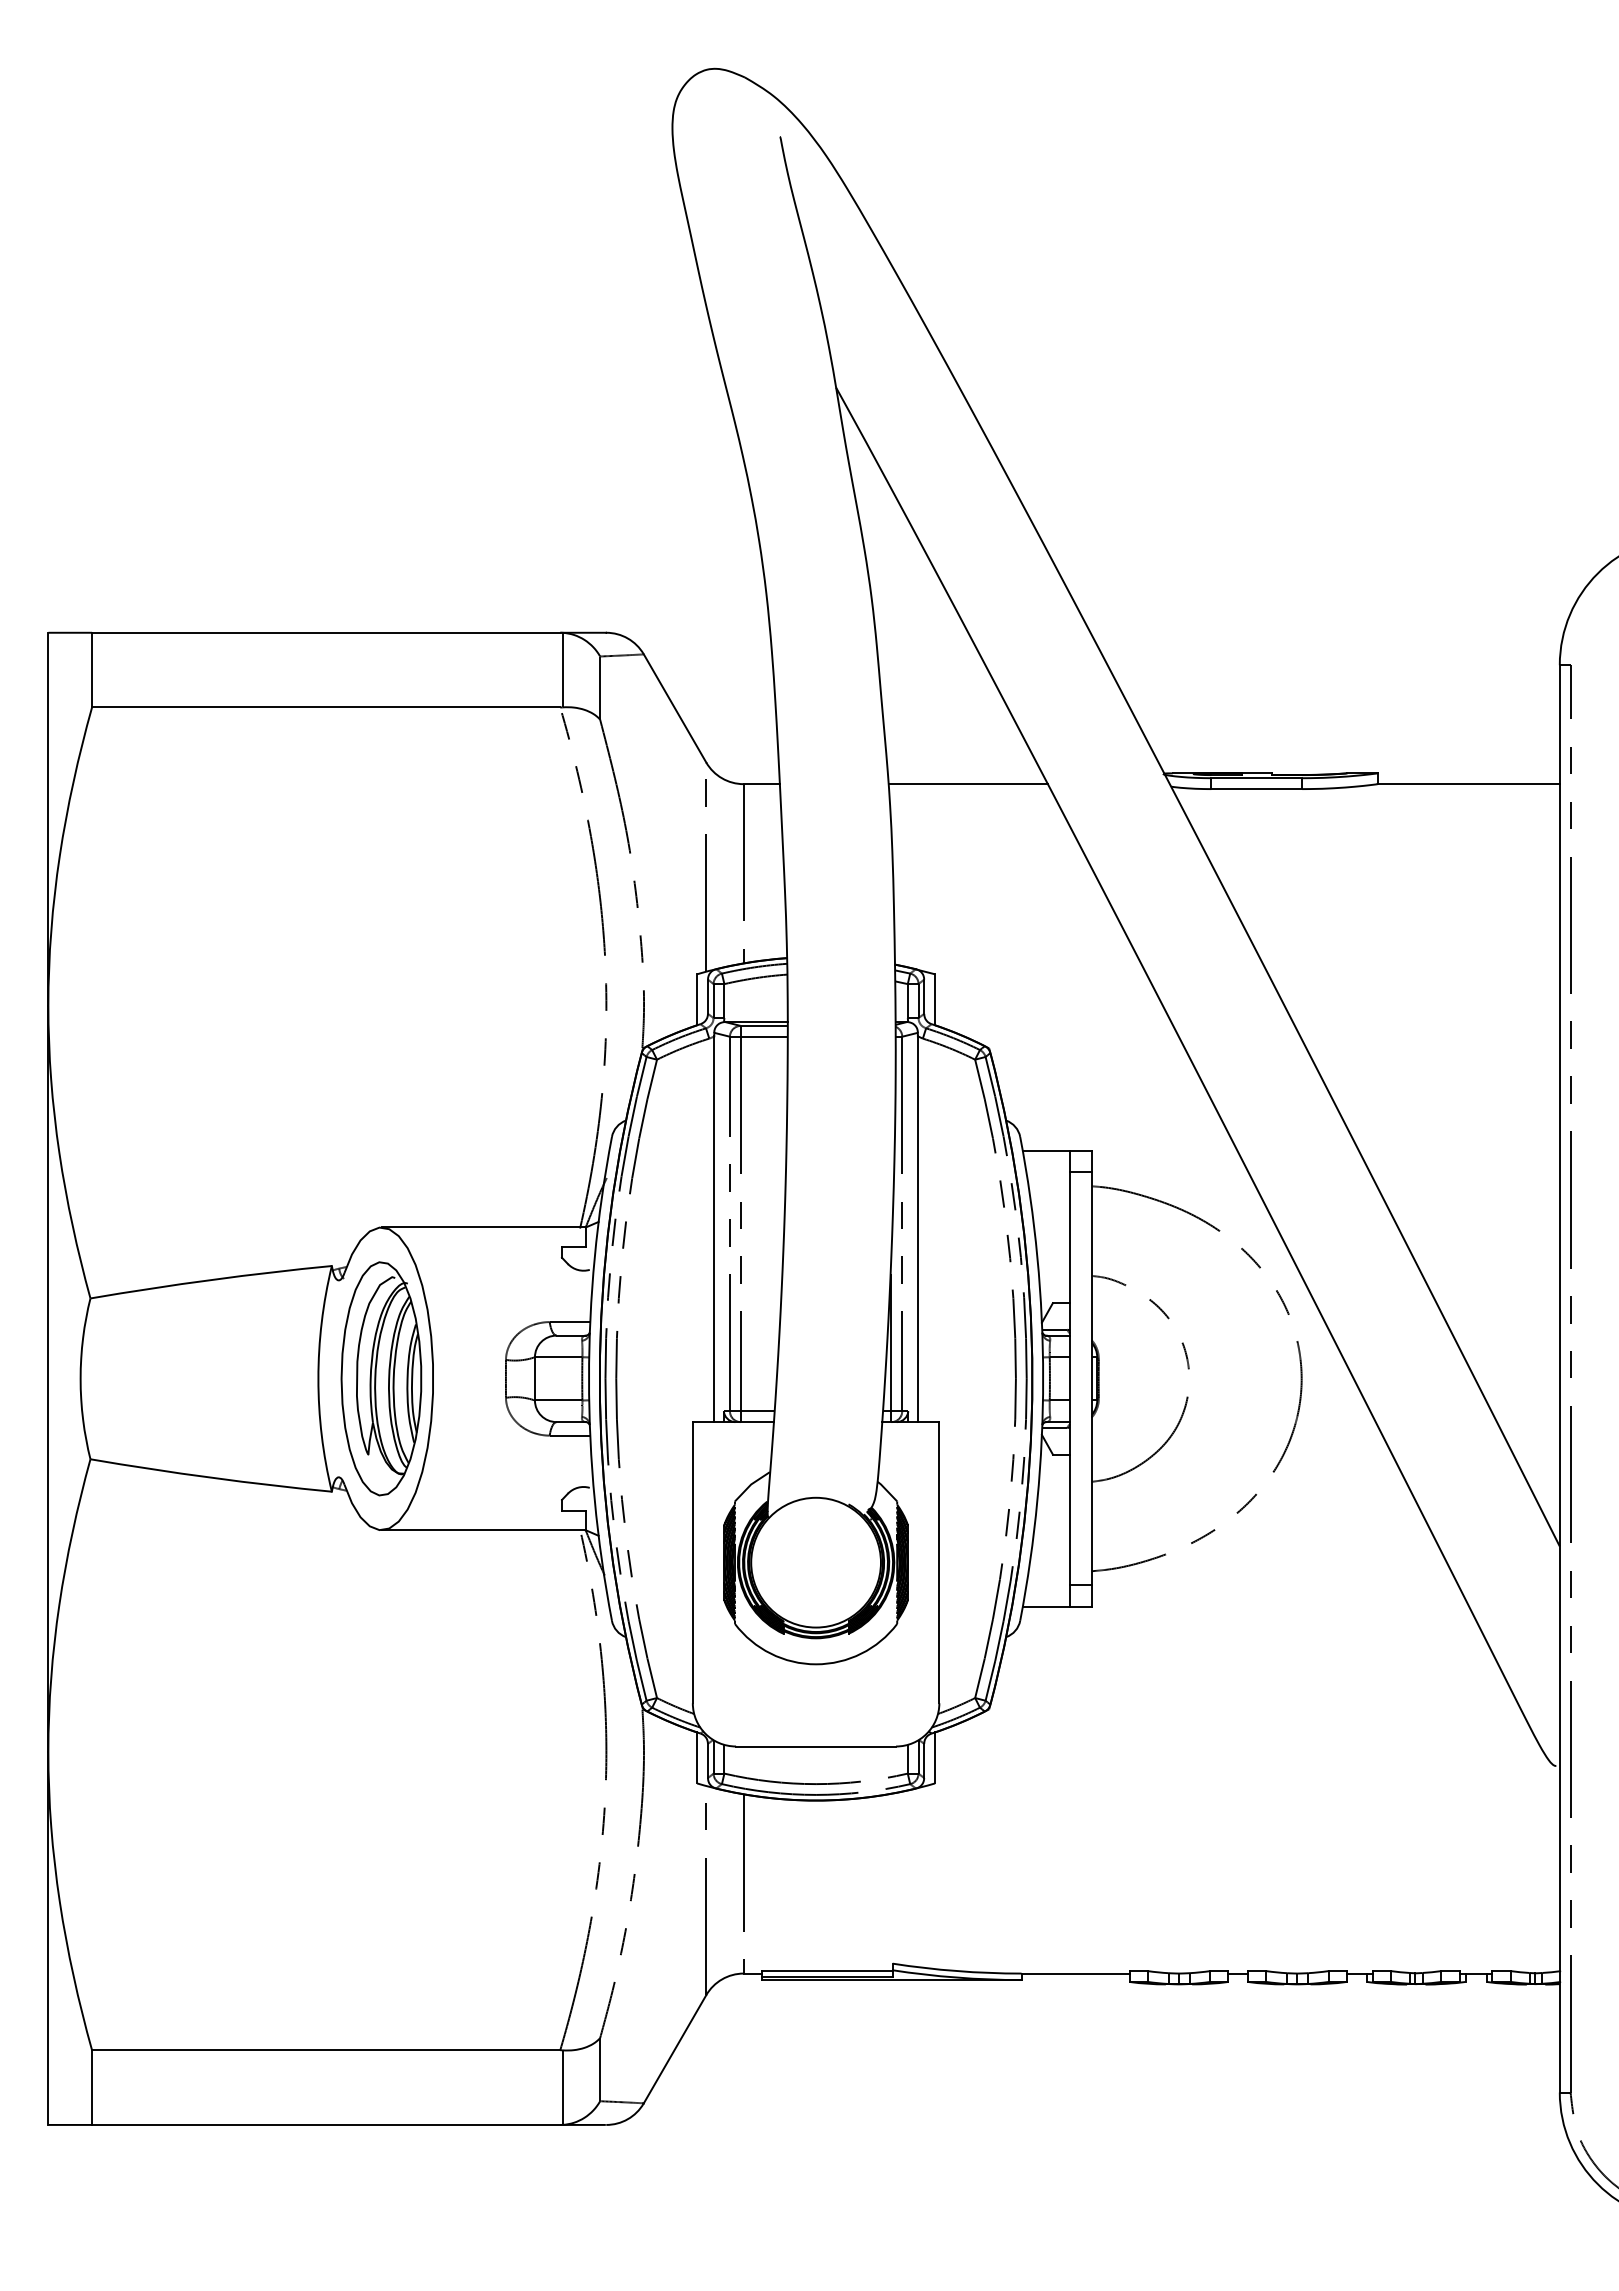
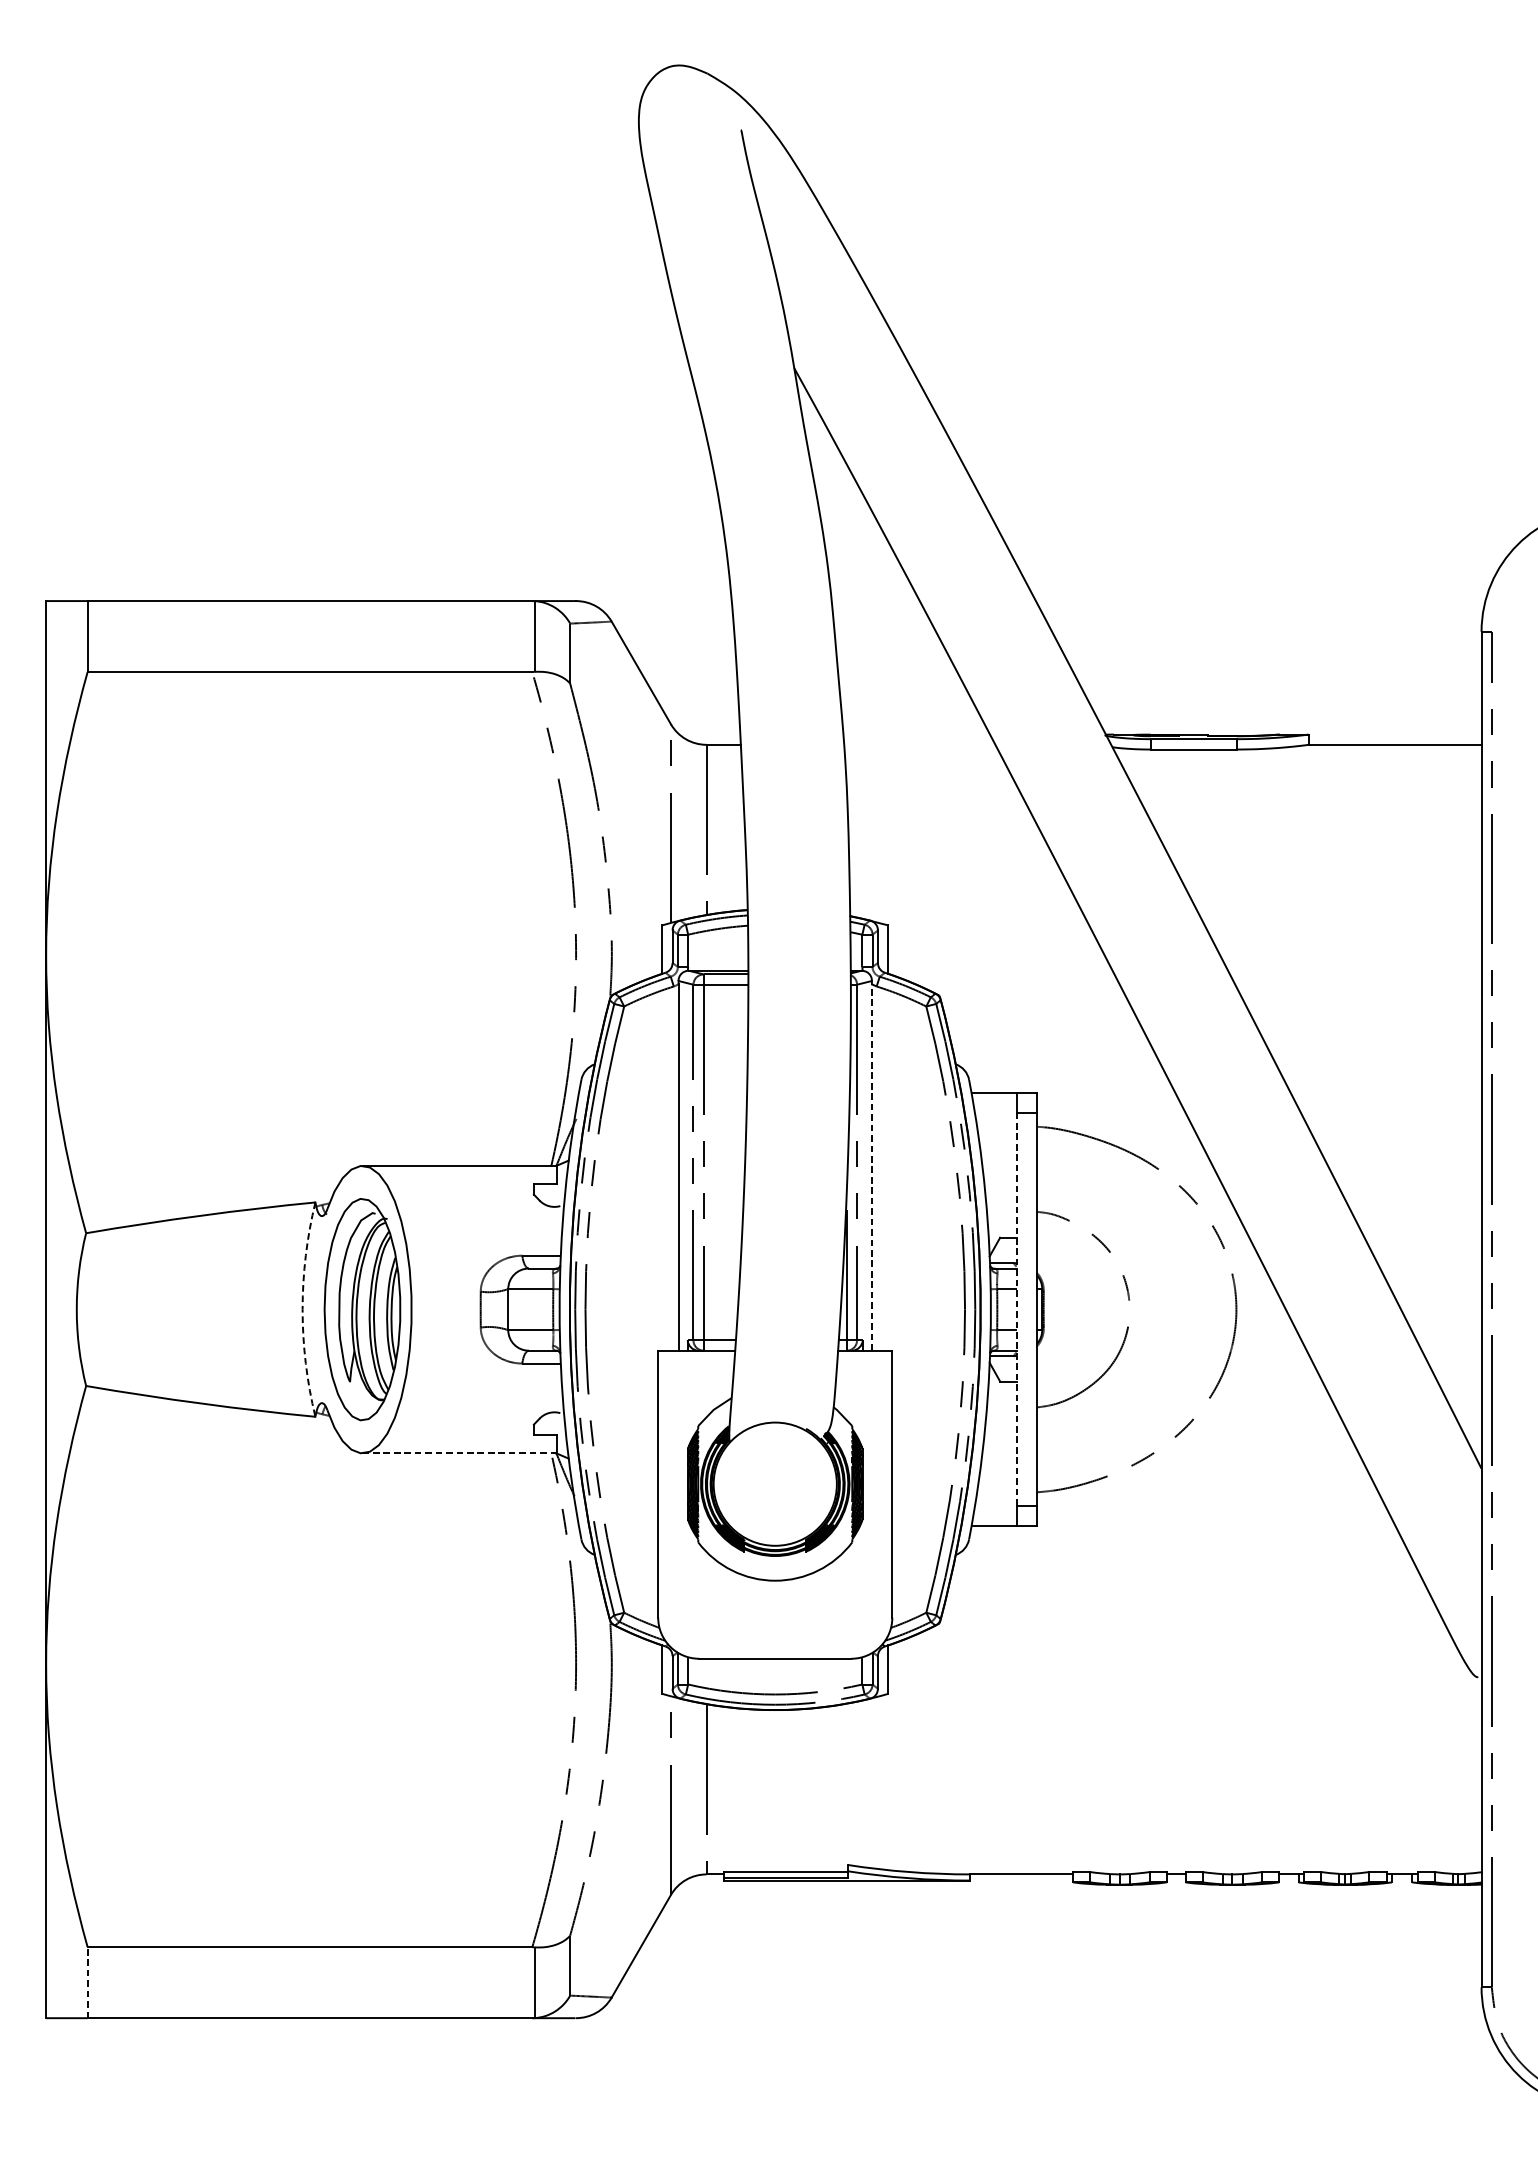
line: (967, 784) -> (919, 745), removed
line: (917, 1229) -> (871, 1167), solid -> dashed
arc: (318, 1378) -> (302, 1309), solid -> dashed
line: (1070, 1378) -> (1016, 1309), solid -> dashed
line: (484, 1530) -> (460, 1453), solid -> dashed
line: (92, 2087) -> (88, 1982), solid -> dashed

